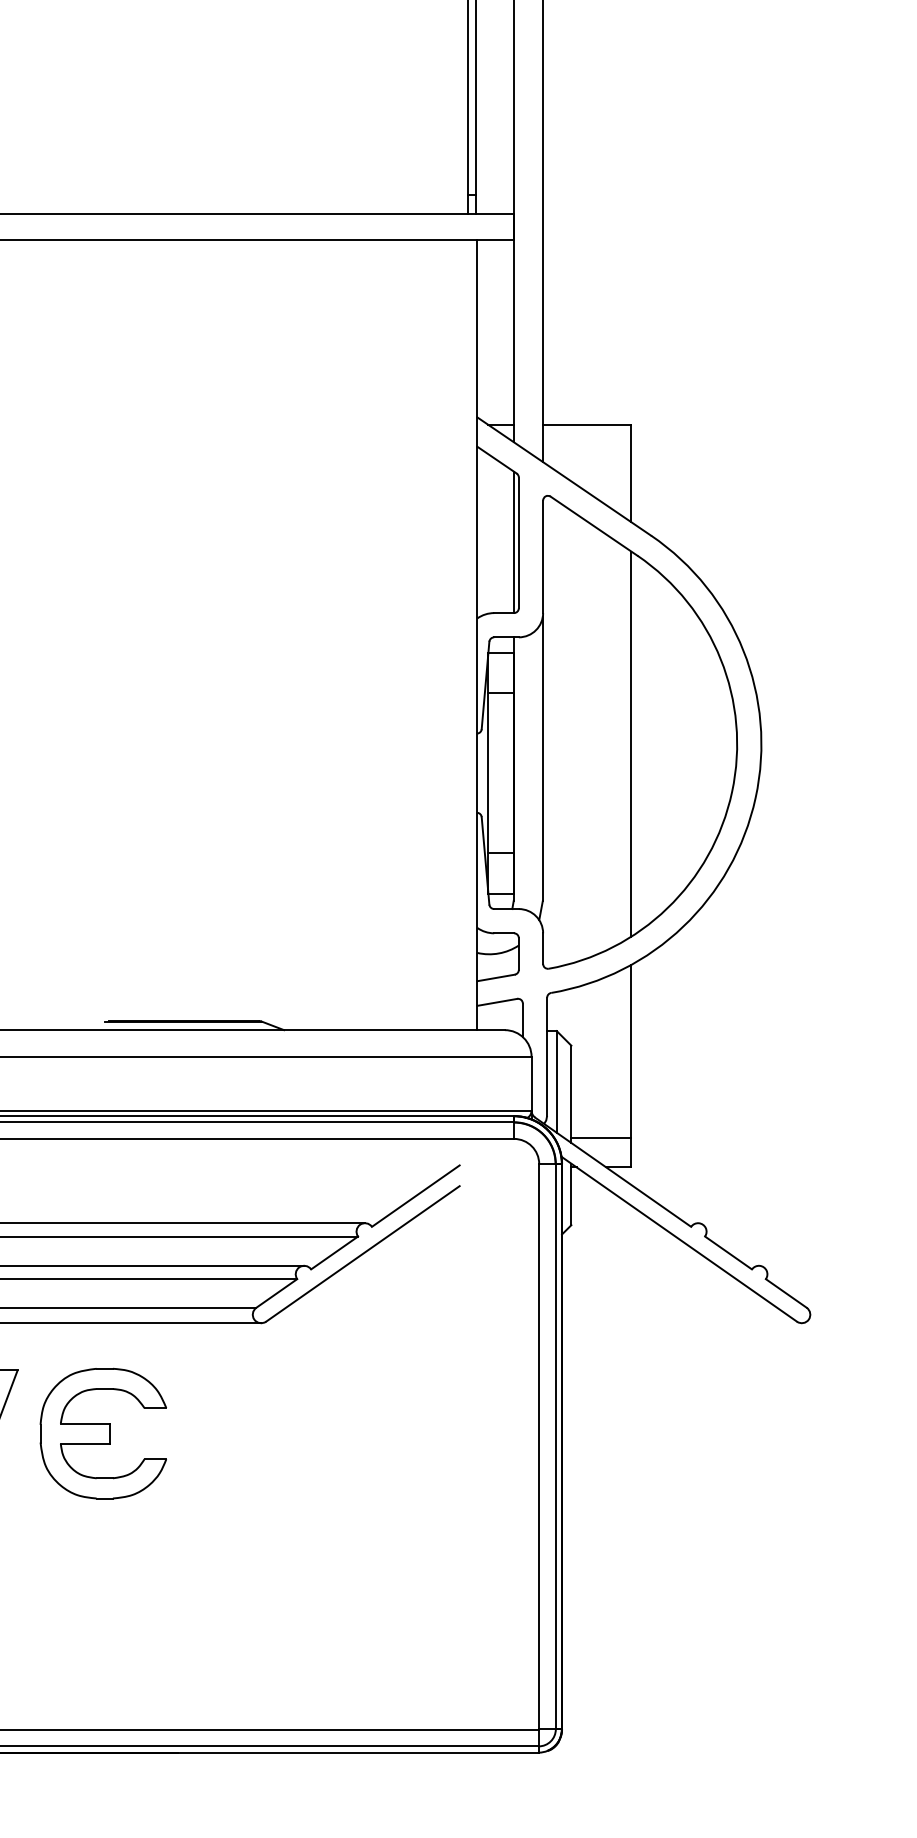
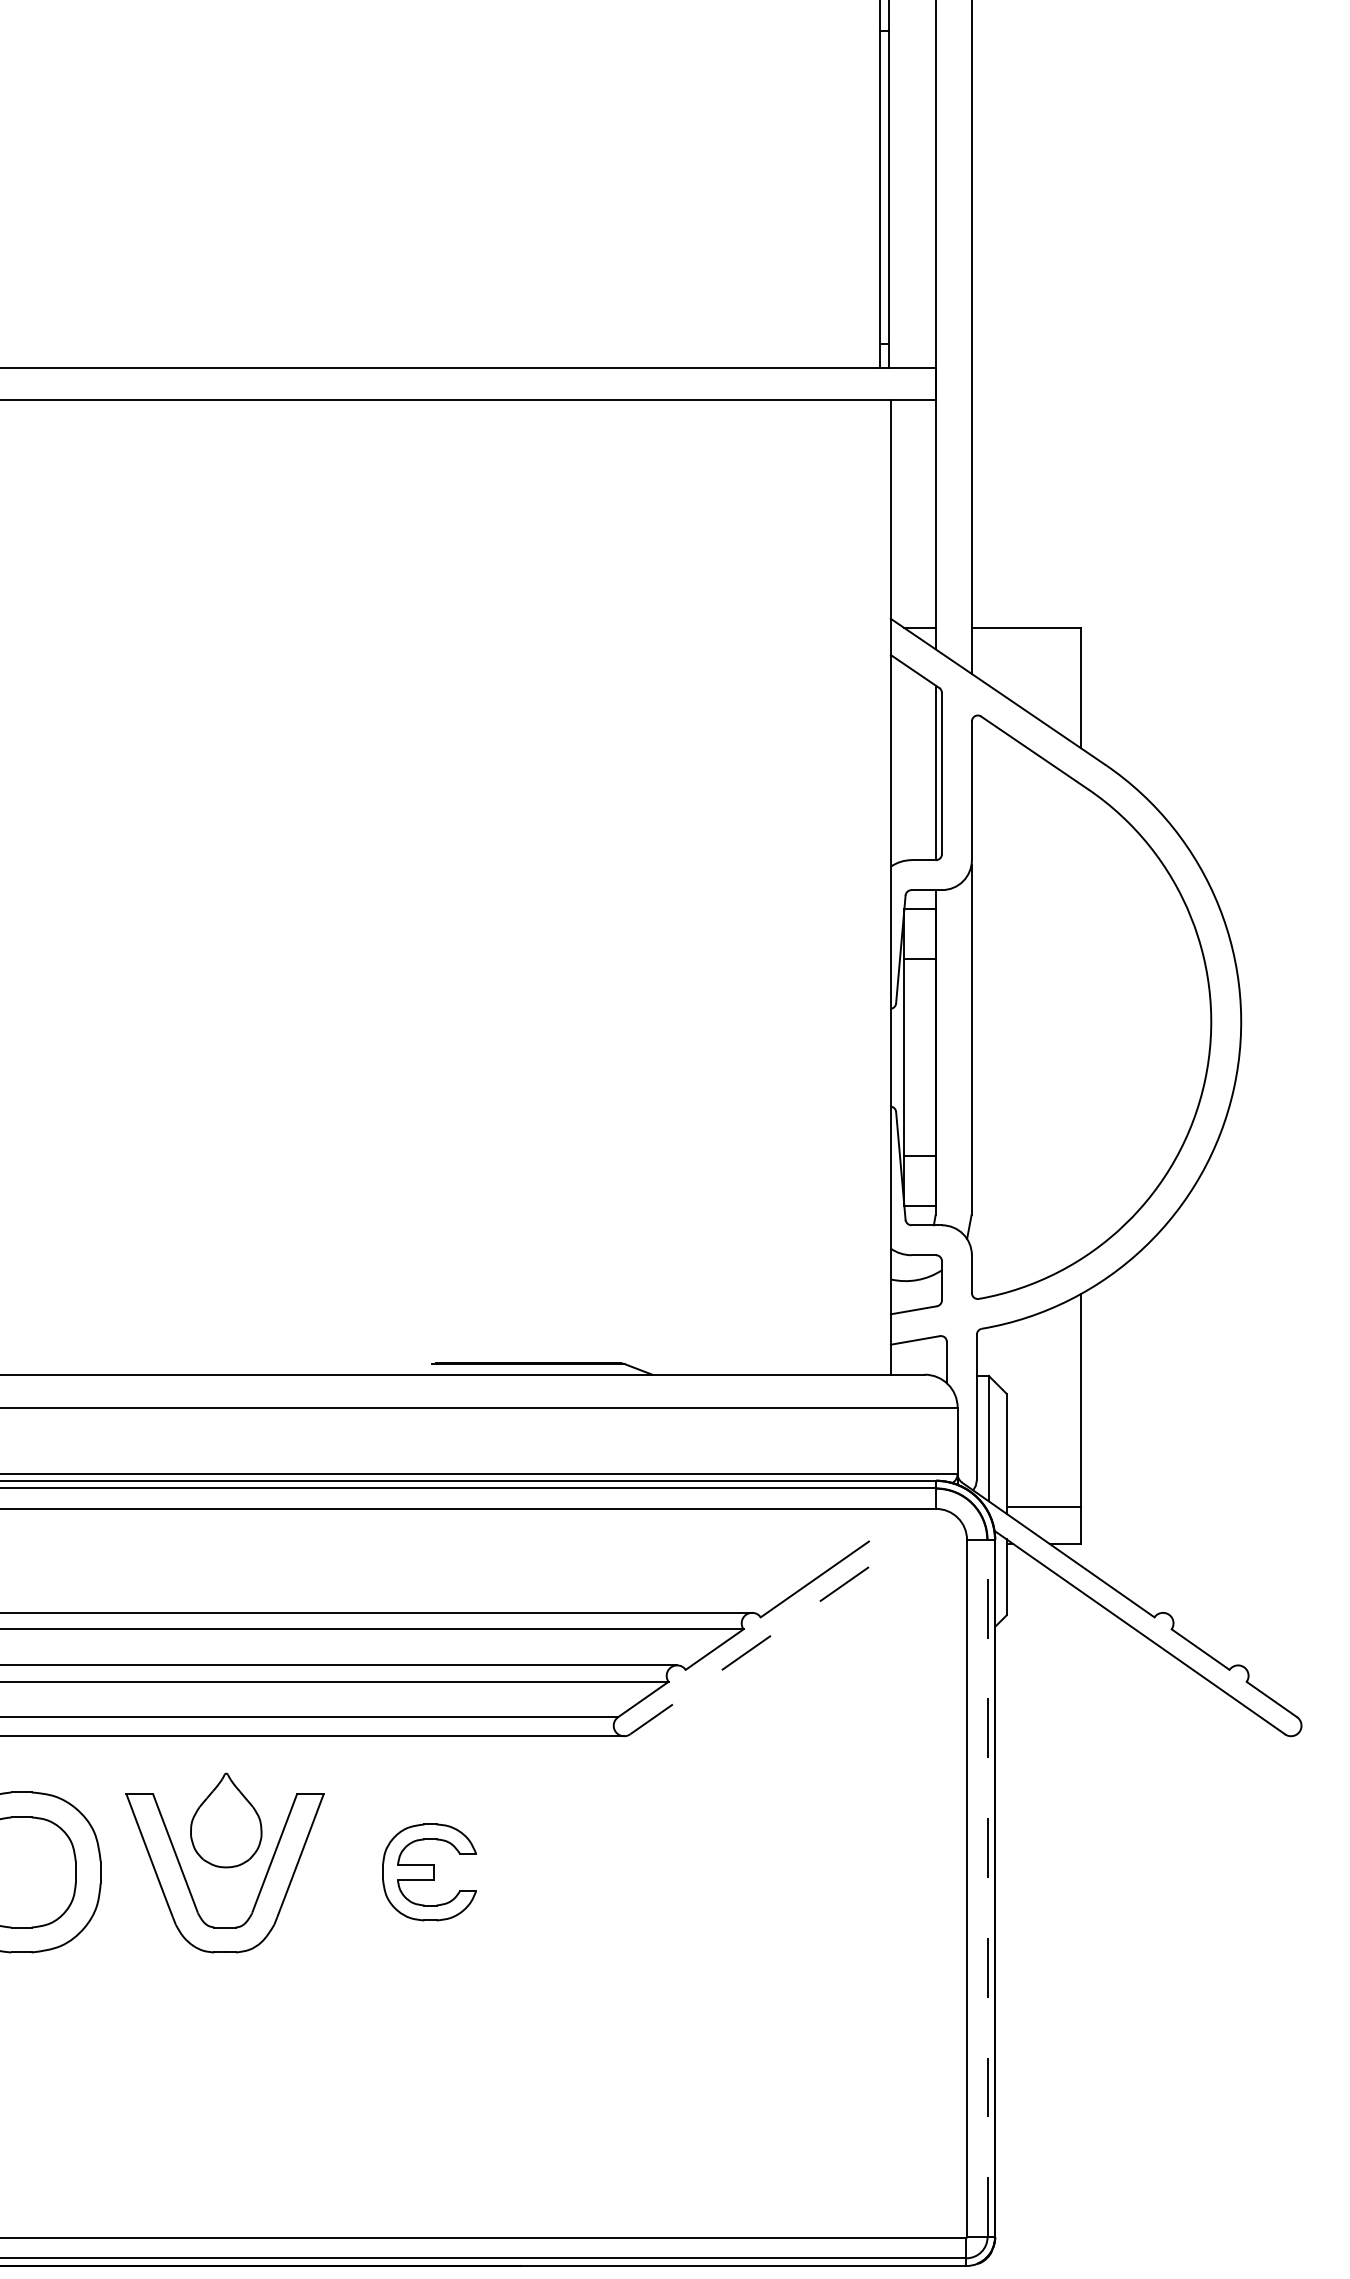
line: (631, 743) -> (1080, 1021), removed
line: (362, 1253) -> (749, 1650), solid -> dashed
part: (103, 1433) -> (429, 1872), size x0.6
line: (555, 1446) -> (987, 1888), solid -> dashed

